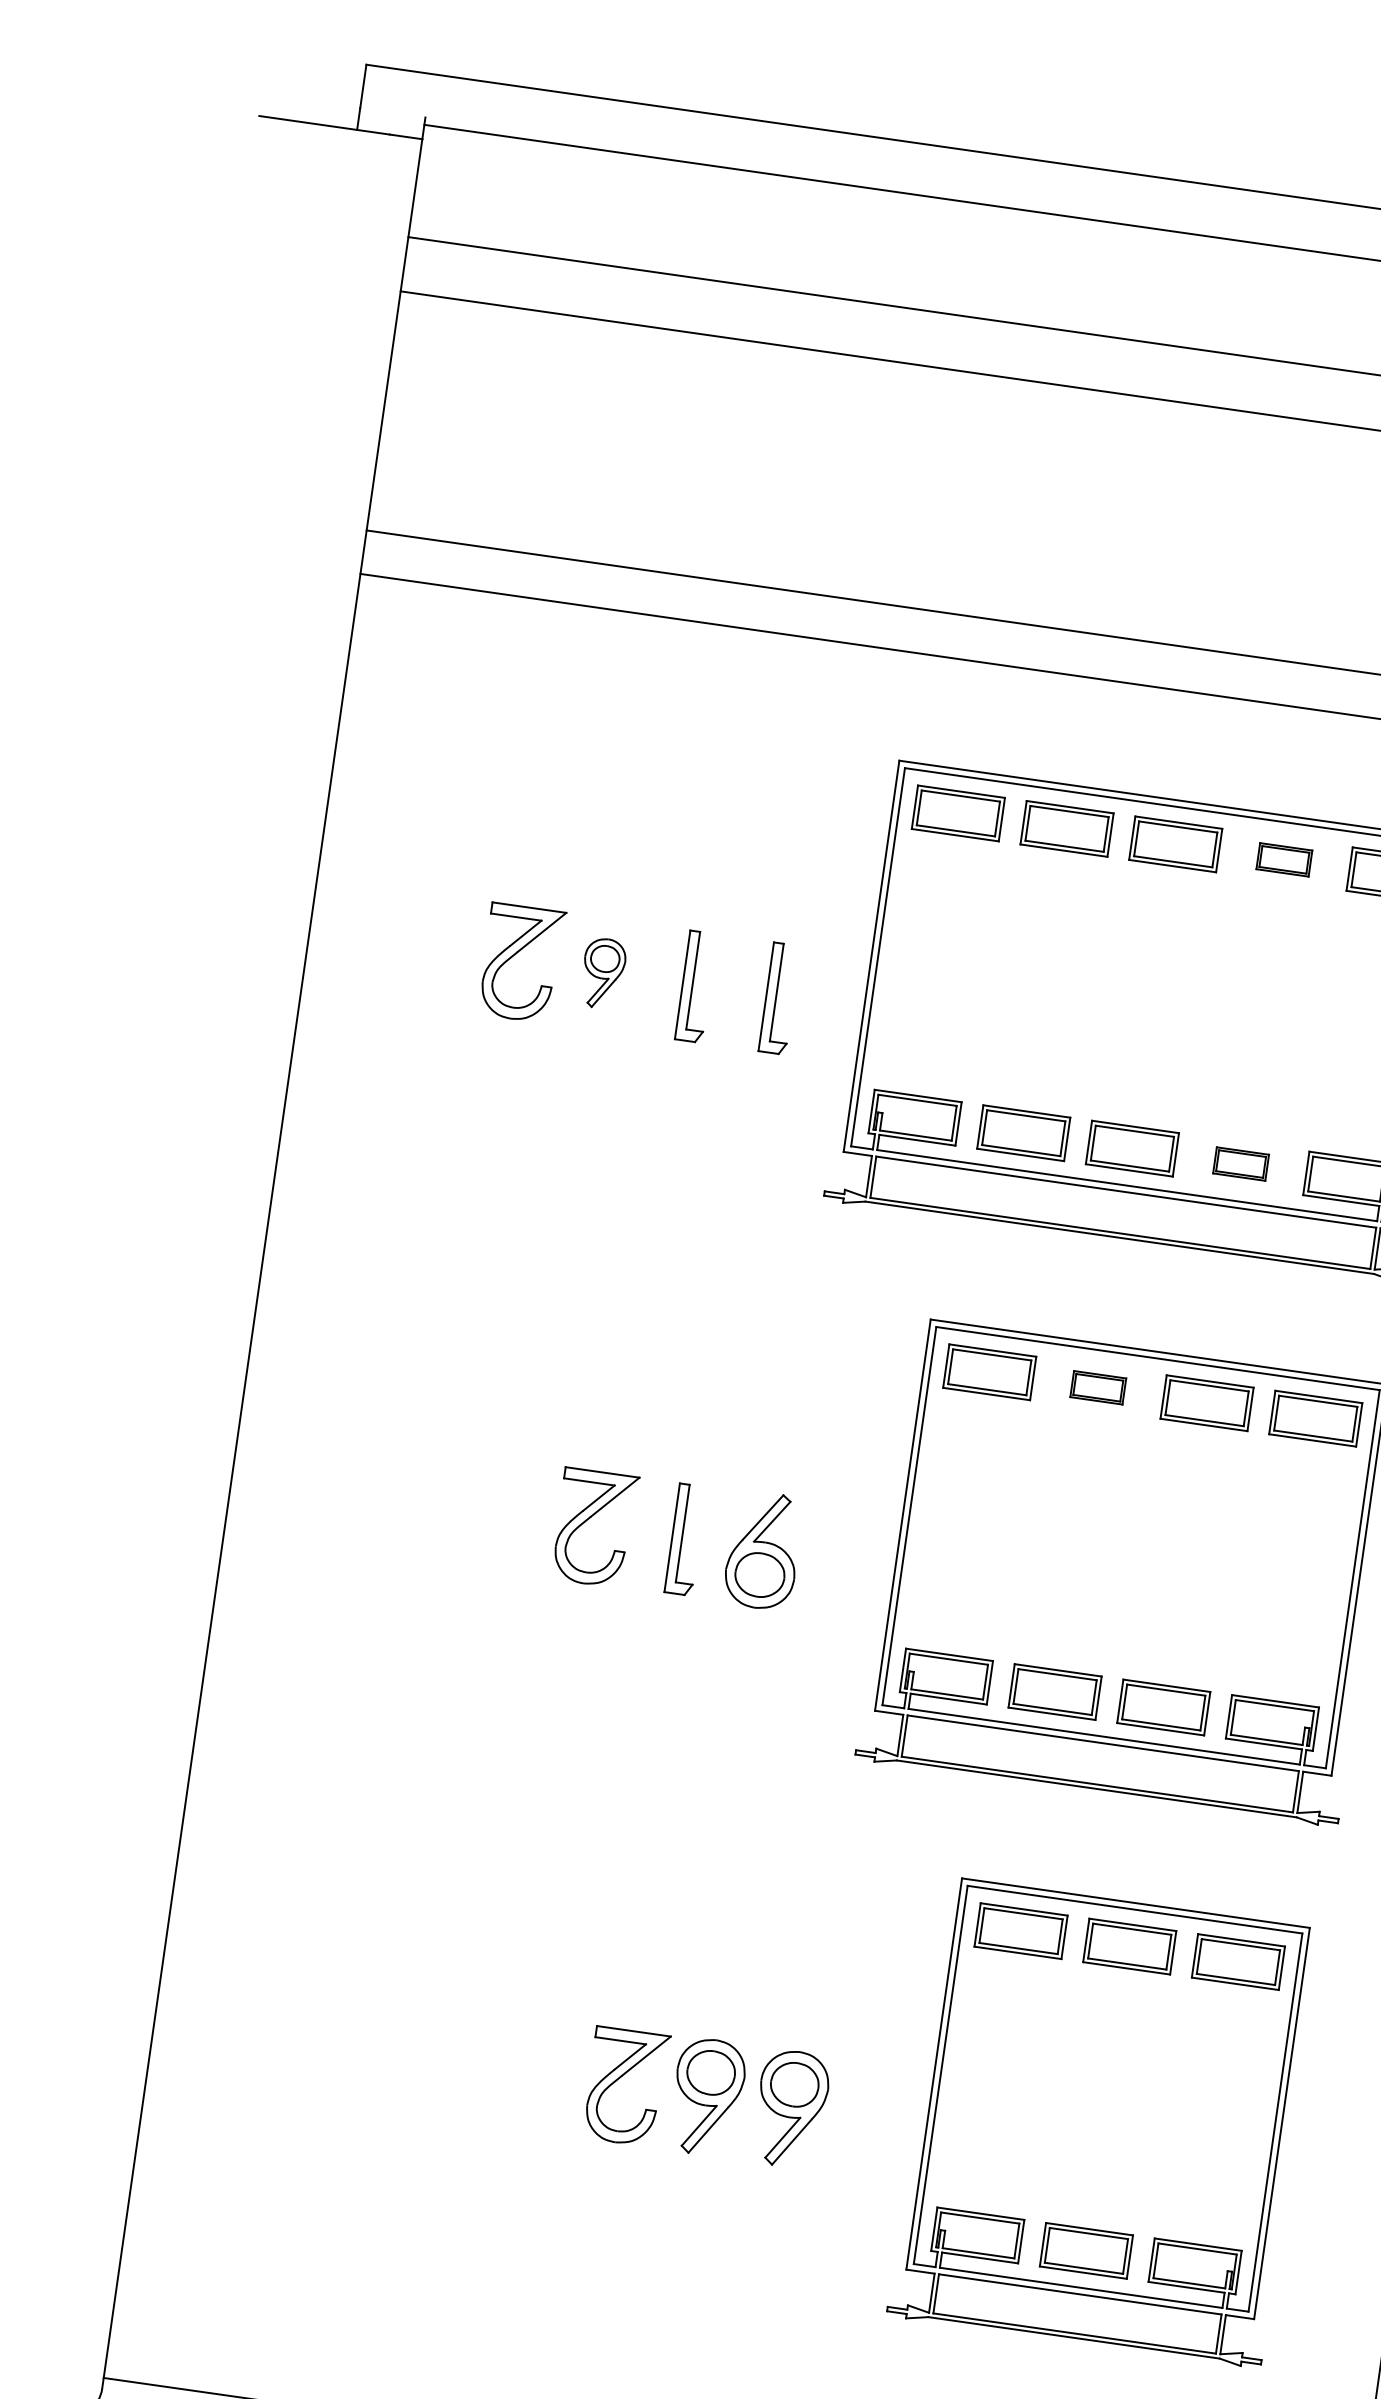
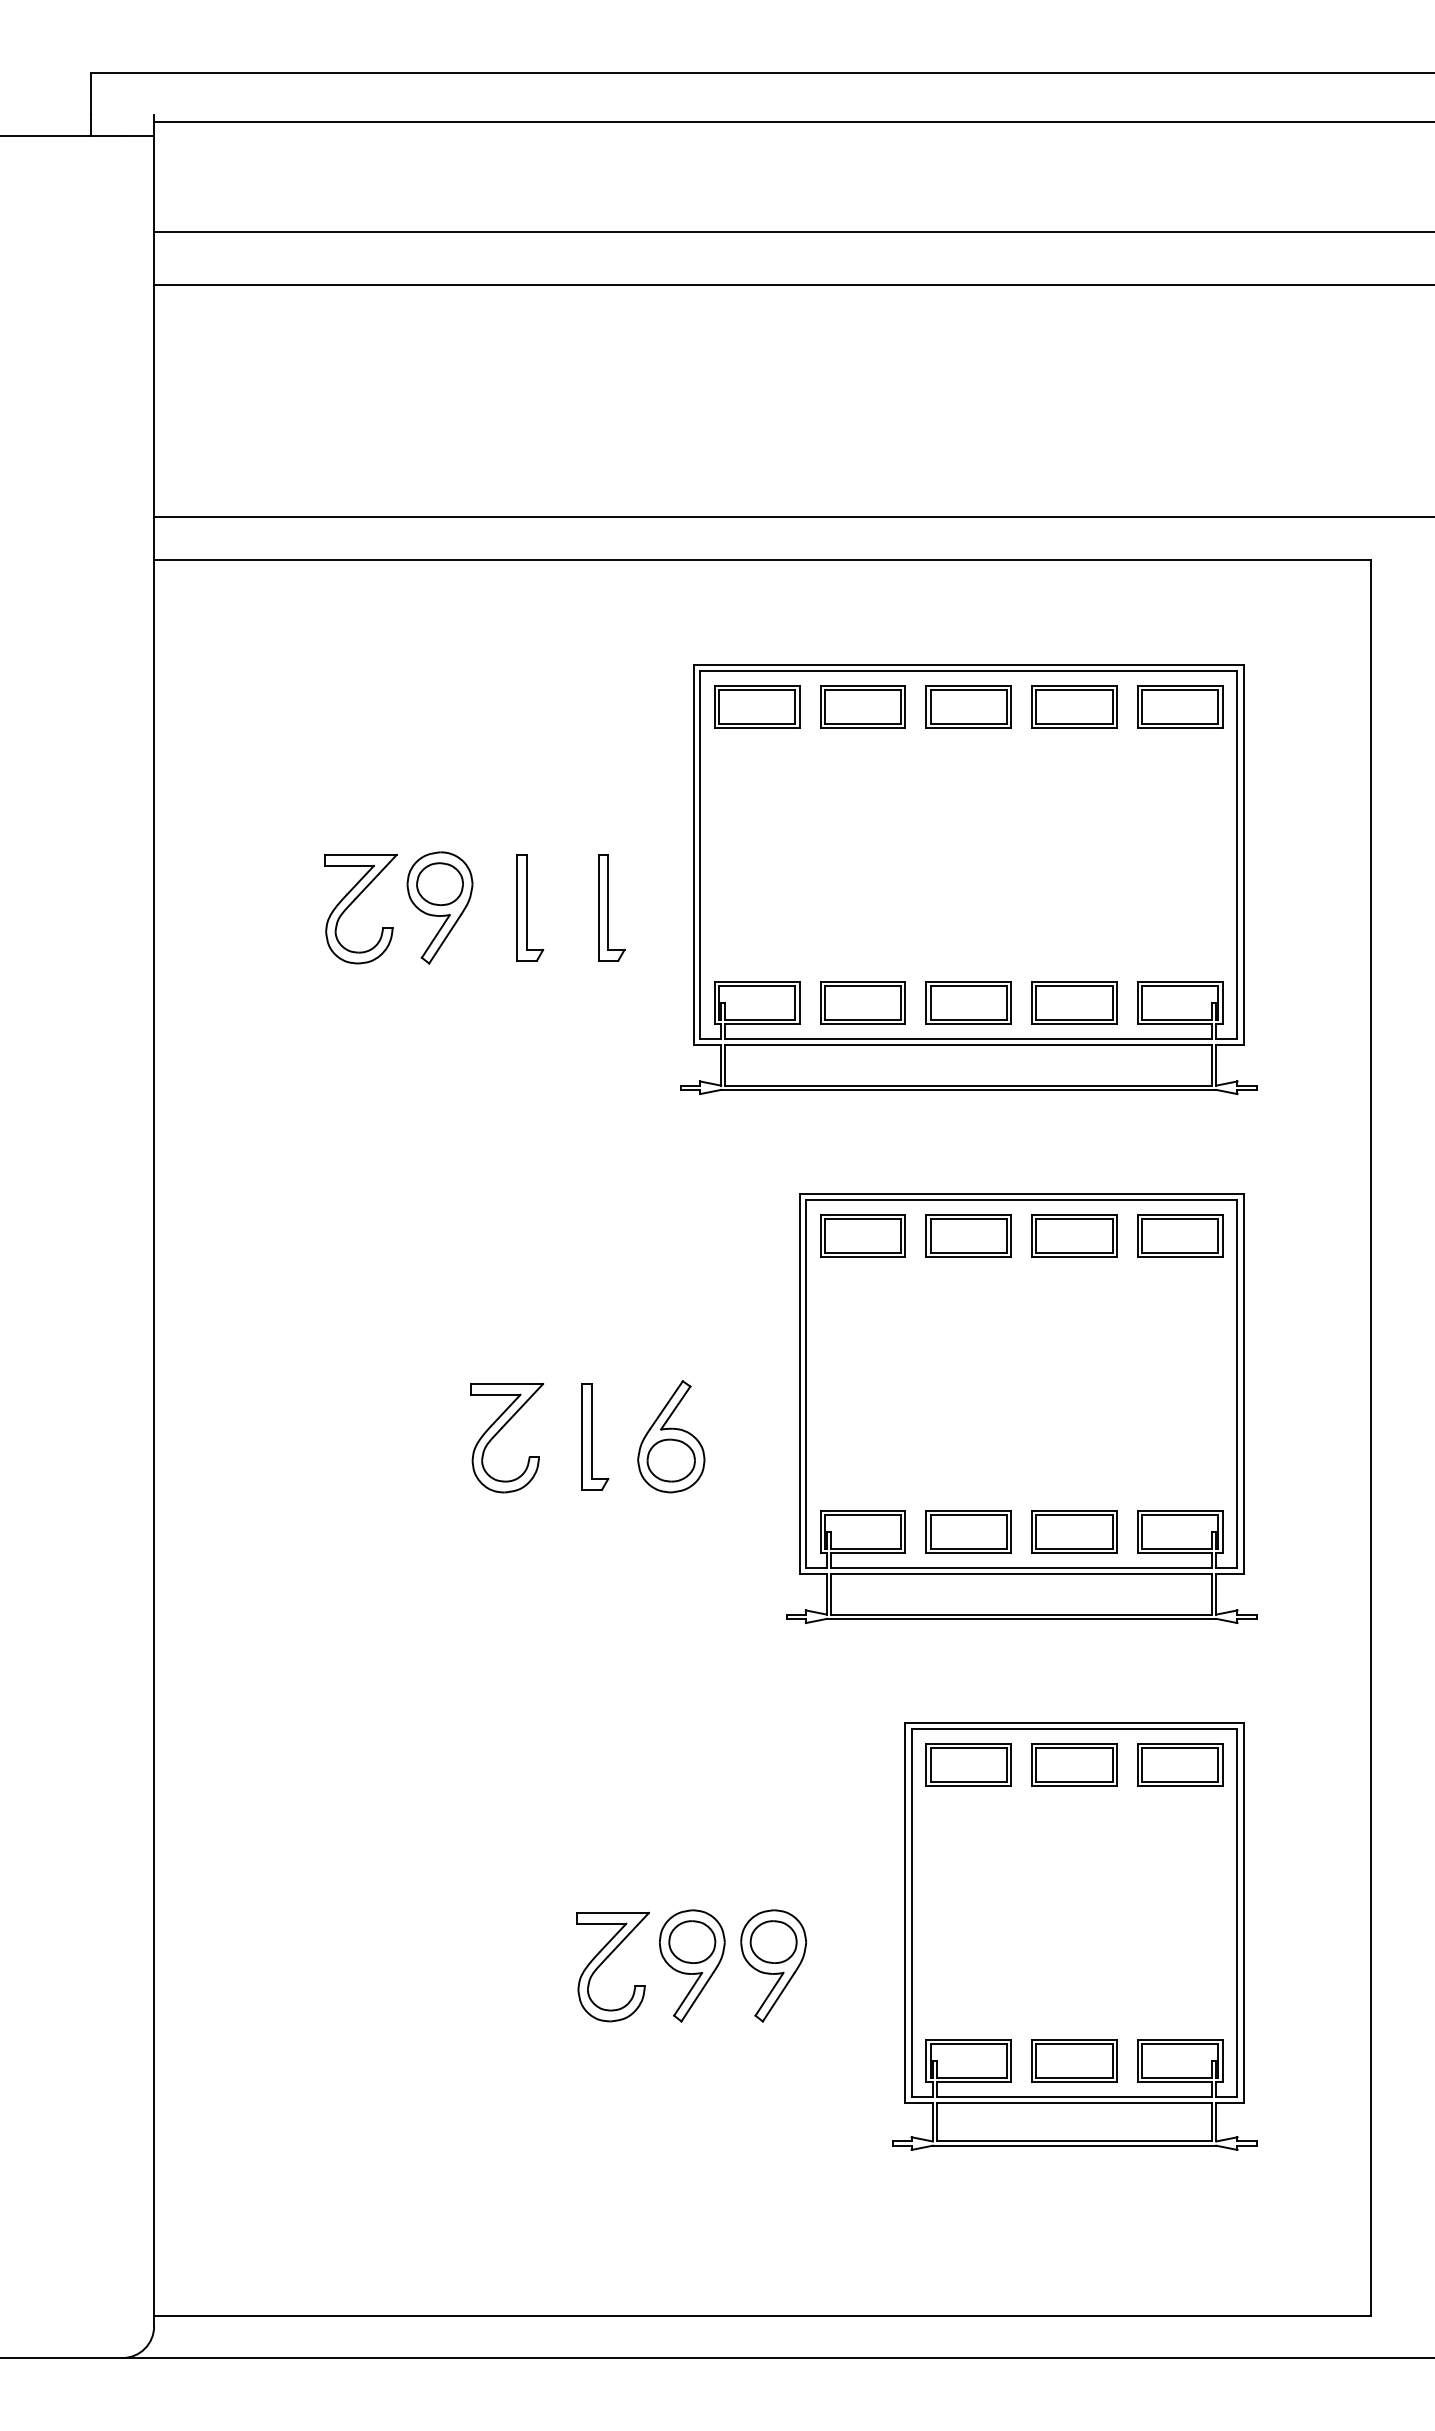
part: (1284, 859) -> (1074, 706), size x1.67
part: (602, 973) -> (439, 907), size x1.67
part: (1241, 1163) -> (1074, 1002), size x1.67
part: (1098, 1387) -> (968, 1235), size x1.67

